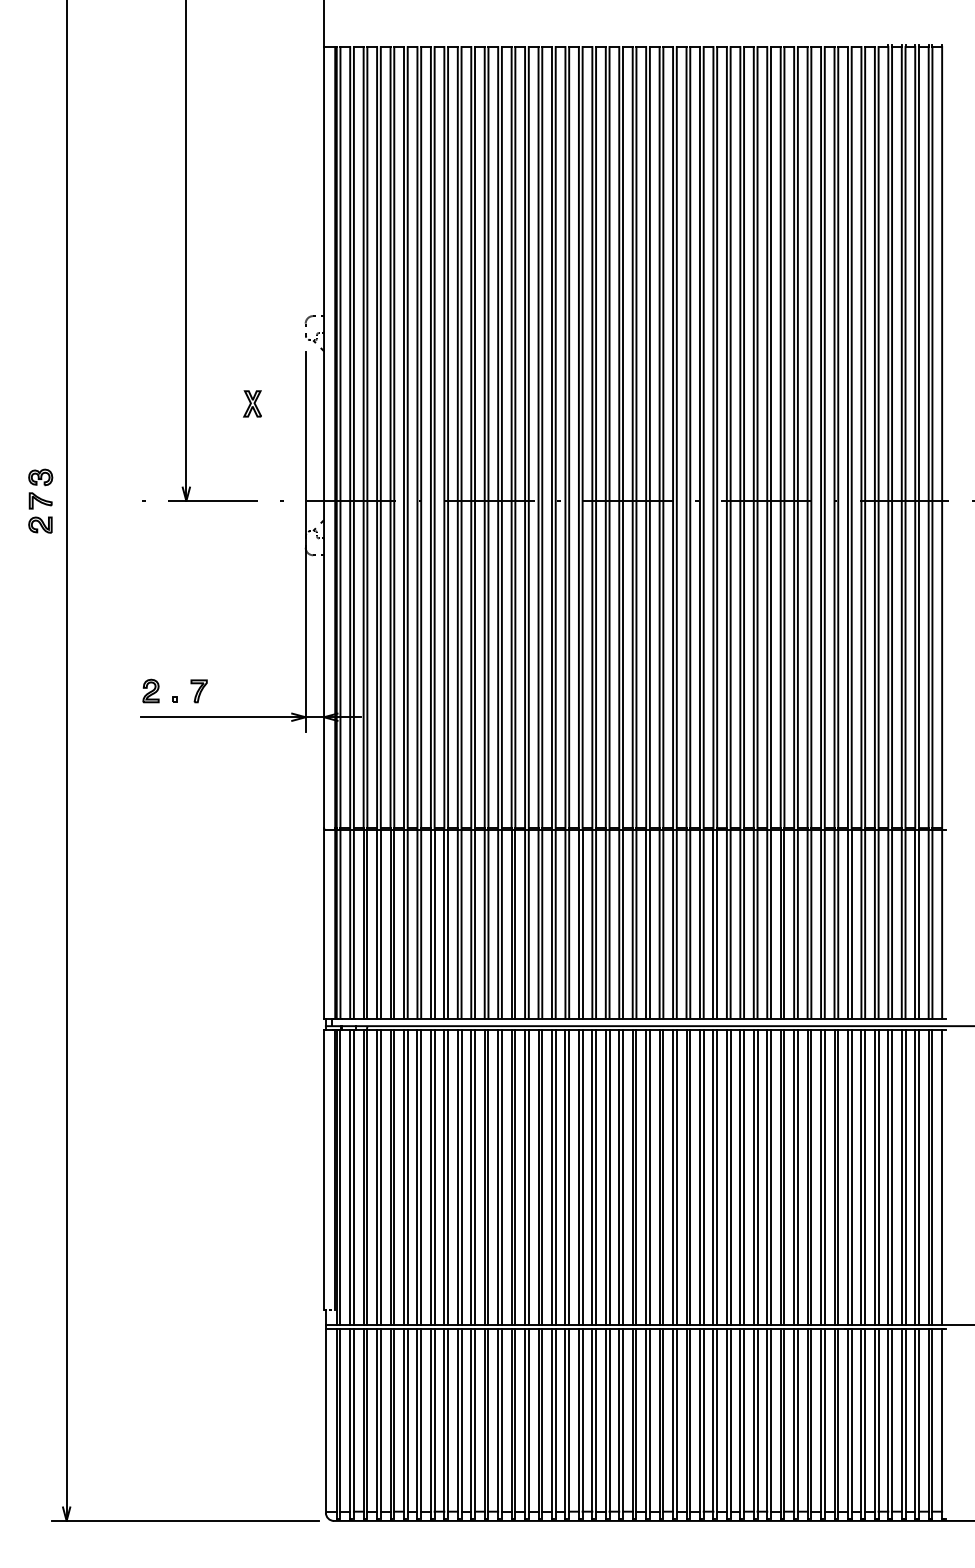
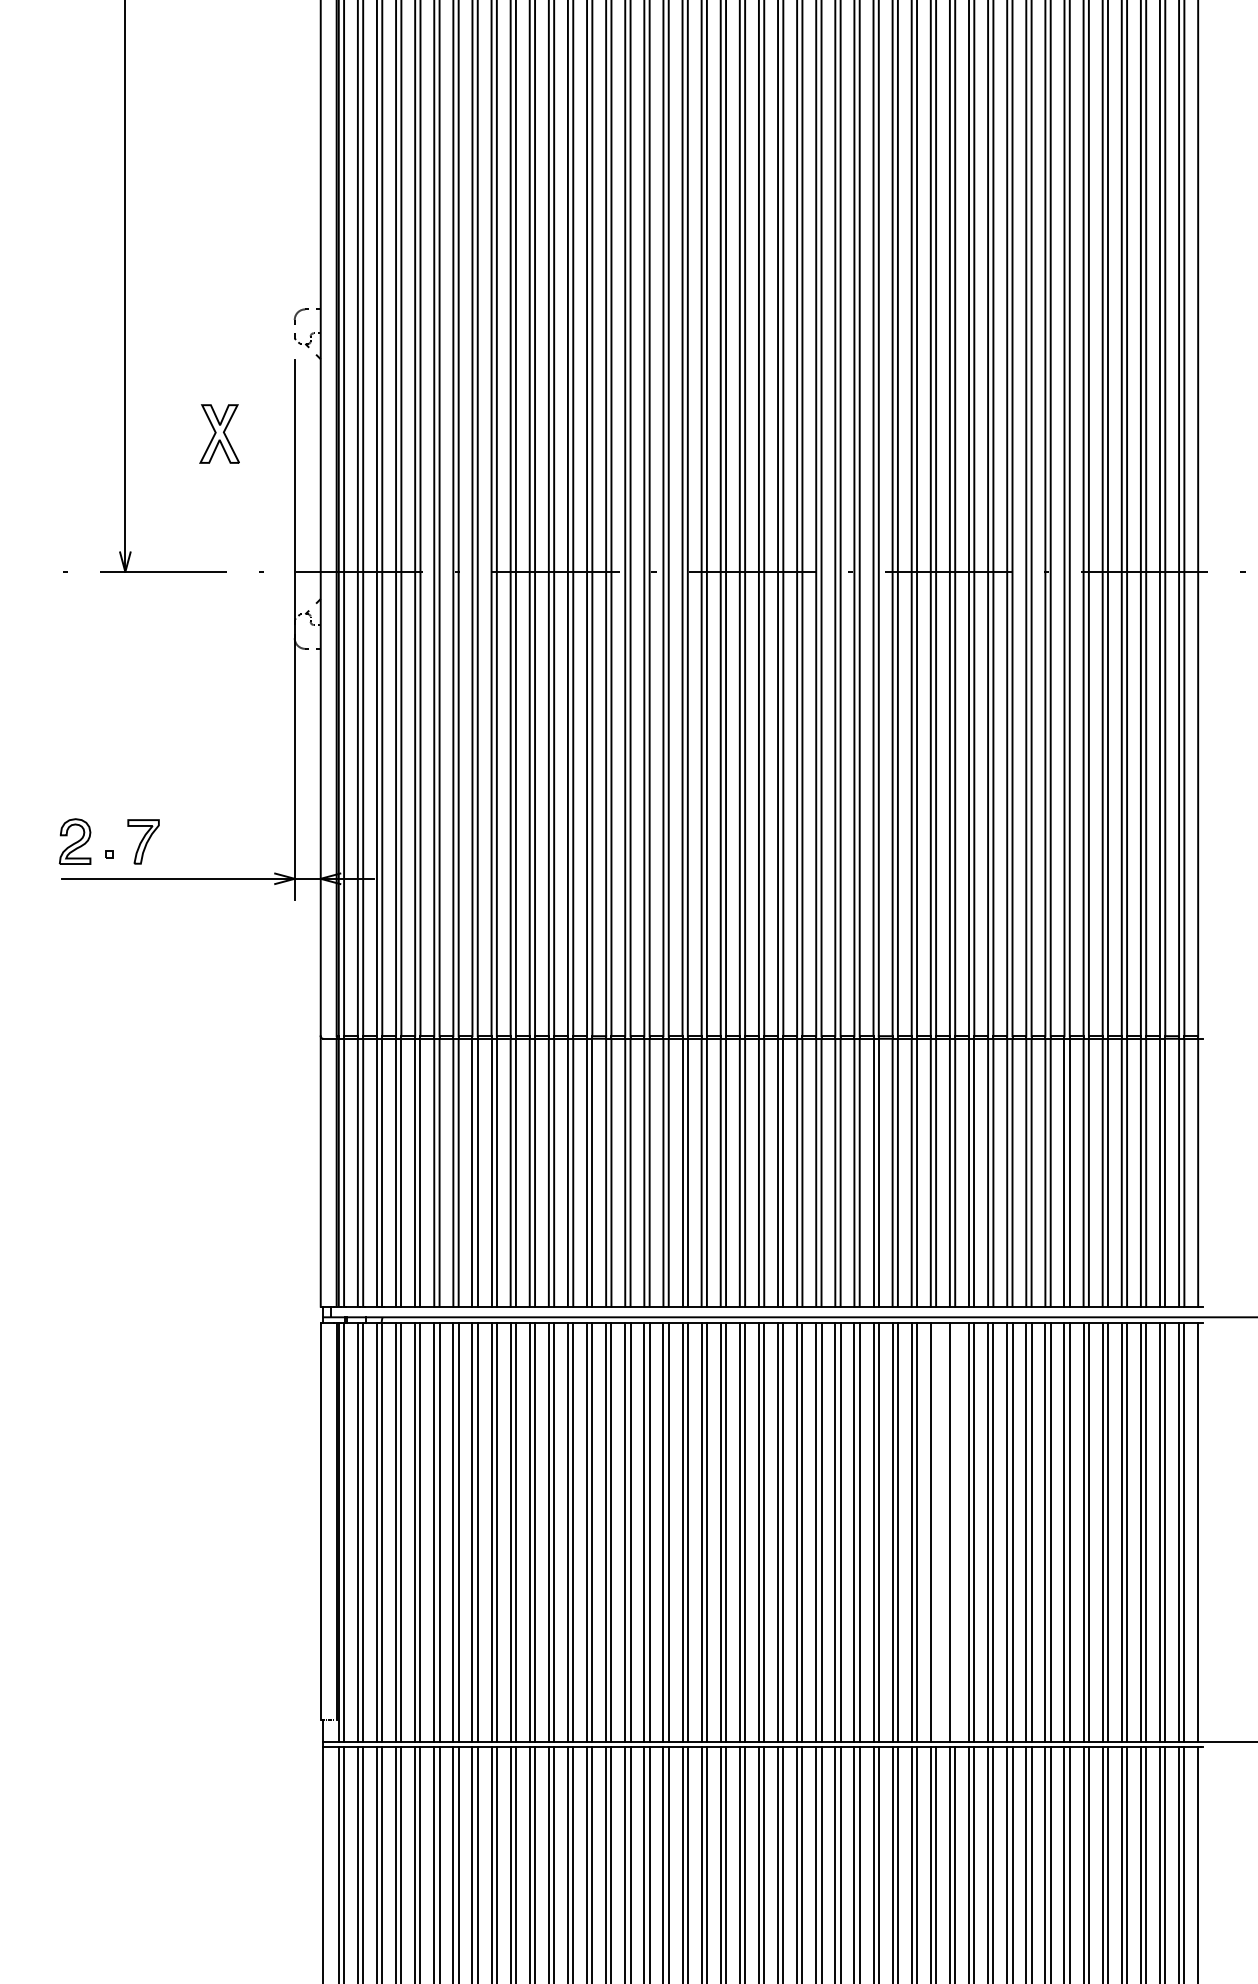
part: (252, 403) -> (219, 433), size x1.6
part: (150, 690) -> (74, 840), size x1.4
part: (198, 691) -> (142, 842), size x1.4
line: (757, 1177) -> (936, 1532), removed
line: (770, 1177) -> (954, 1532), removed

